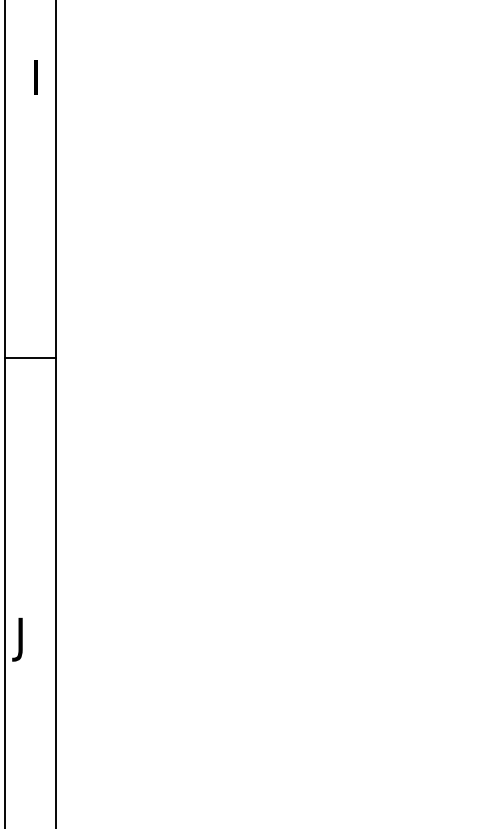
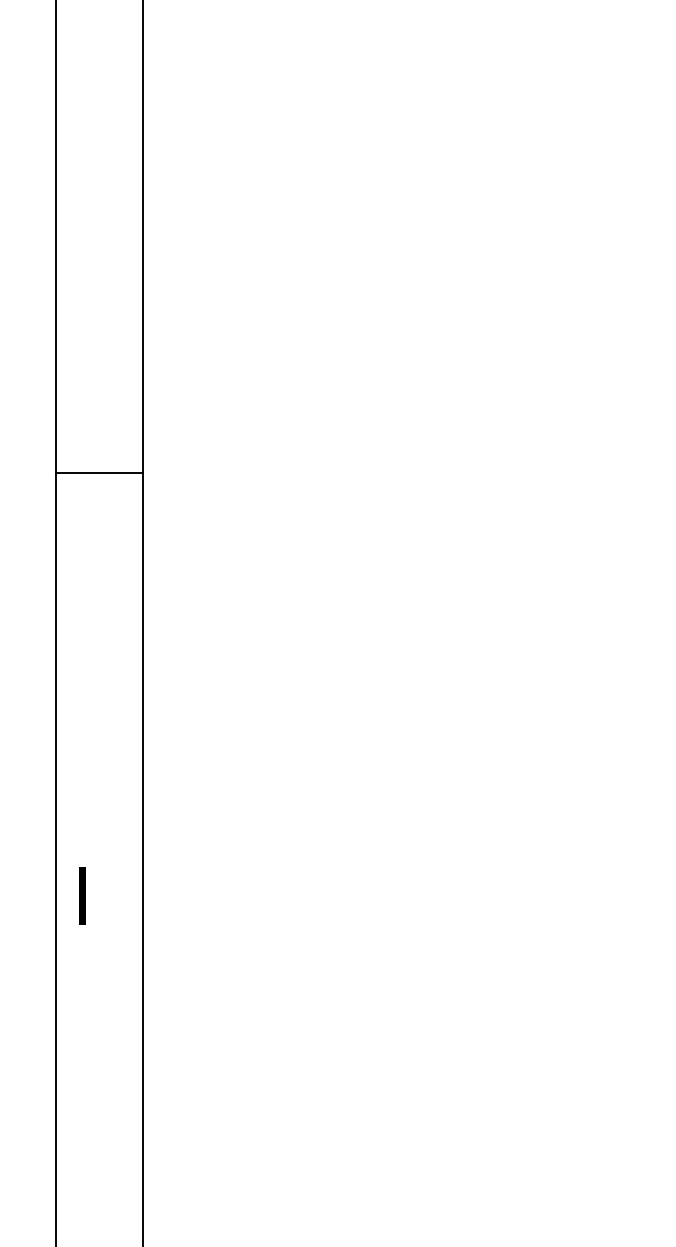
line: (30, 357) -> (99, 472), moved
text: (17, 639) -> (77, 903), J -> I

